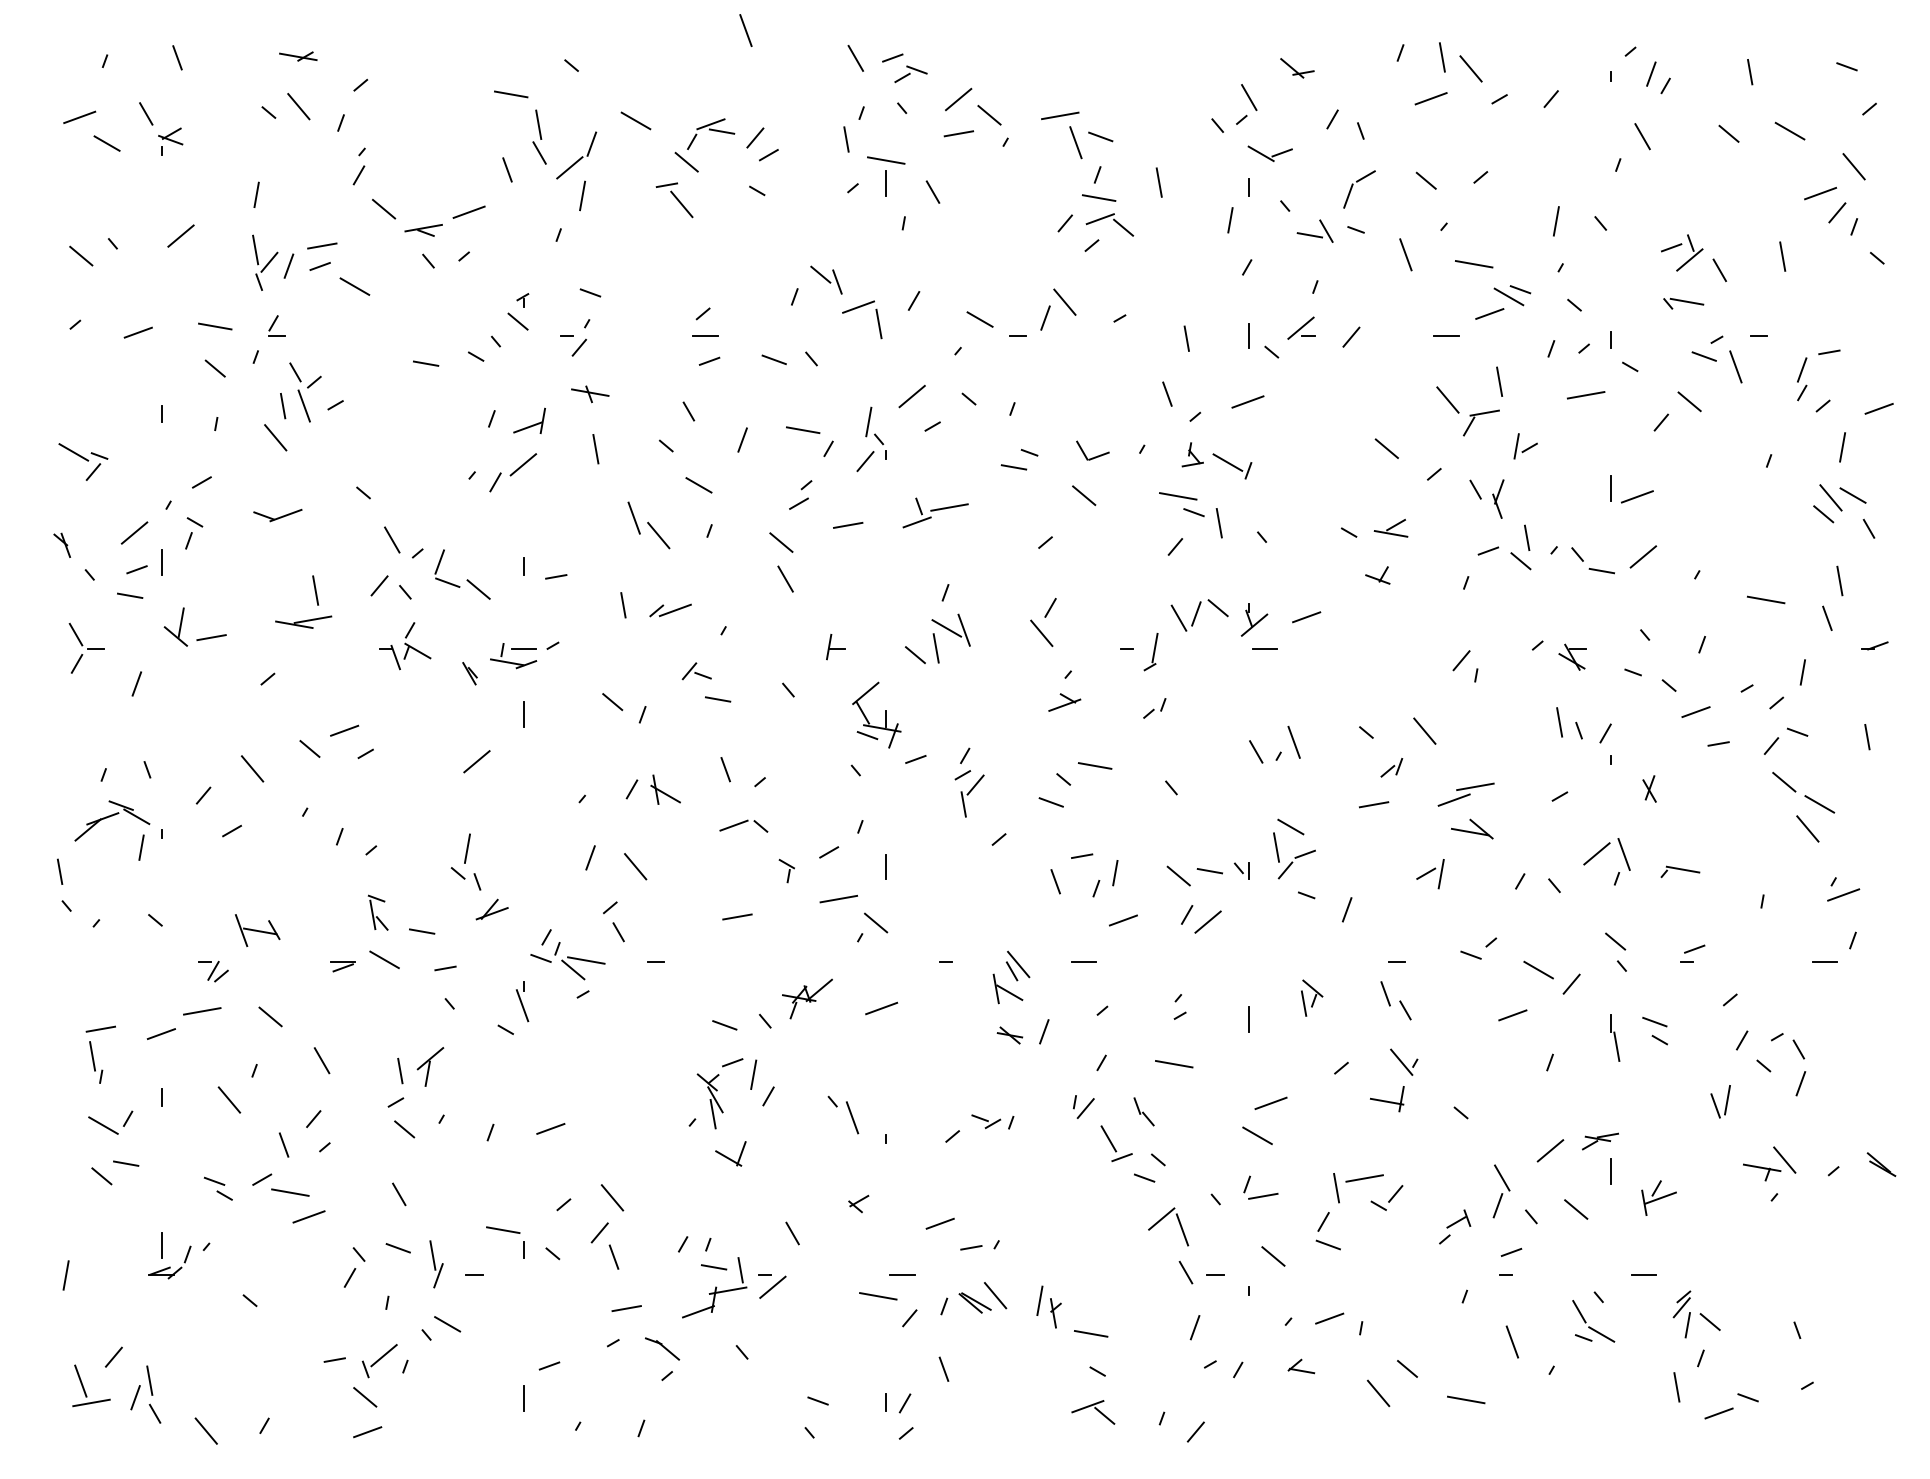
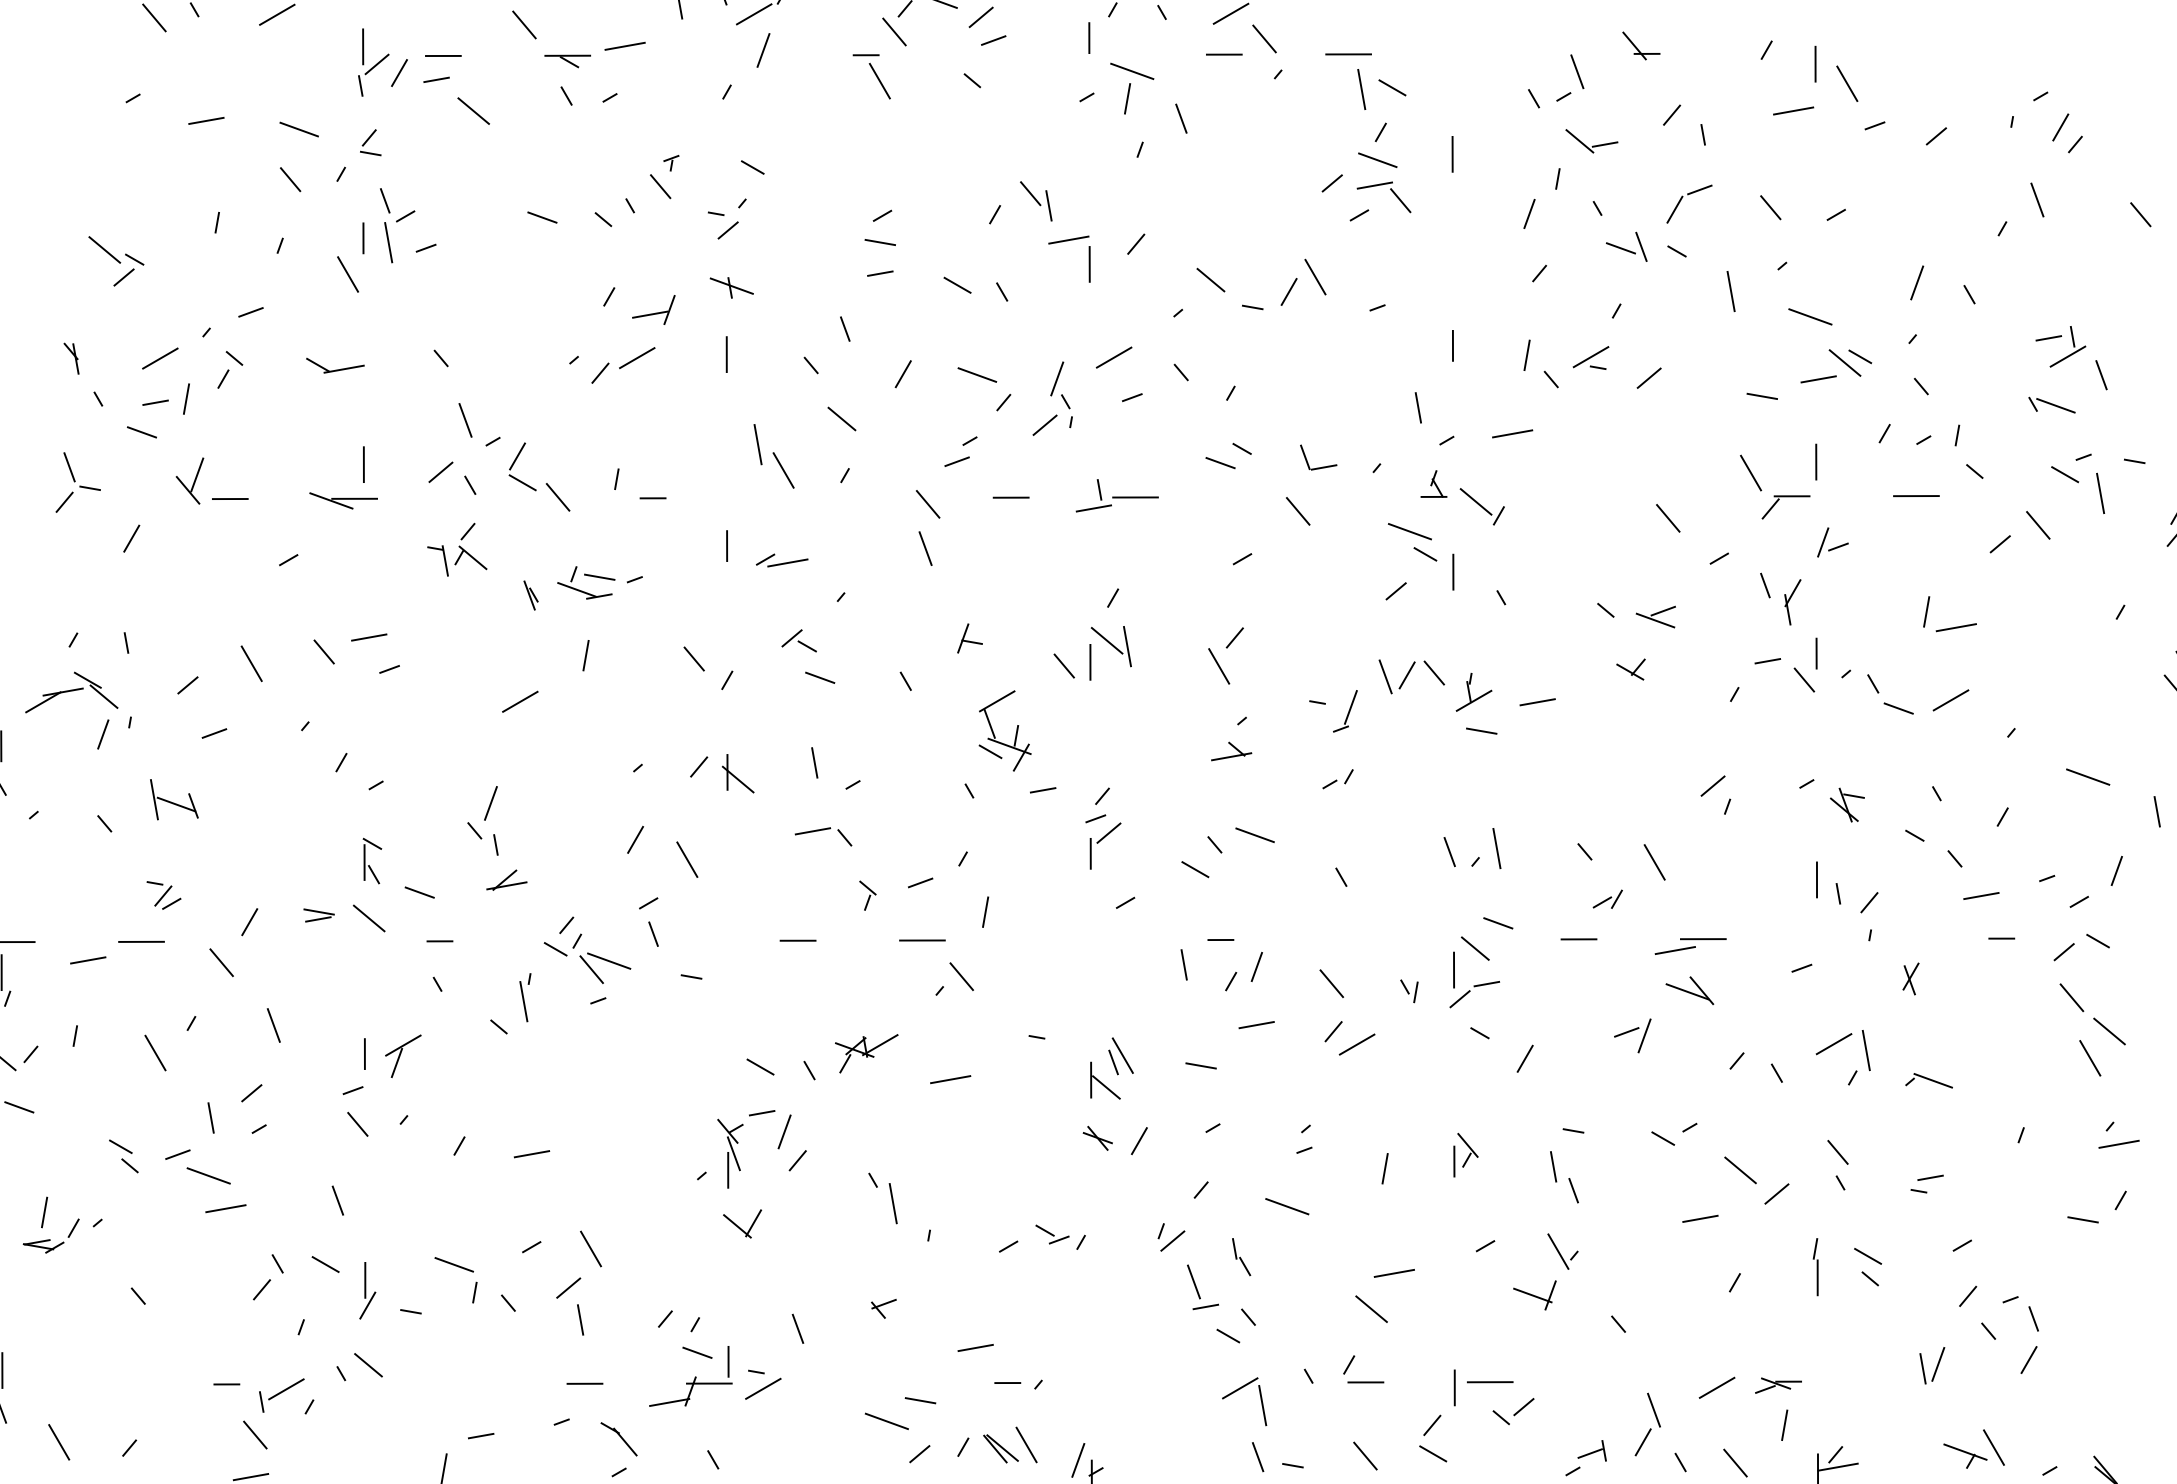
line: (1209, 871) -> (1497, 923), moved
part: (257, 930) -> (173, 802), moved
line: (287, 979) -> (249, 921), added

